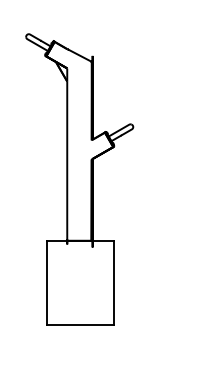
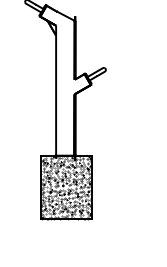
hatch: (80, 282) -> (66, 187), added

